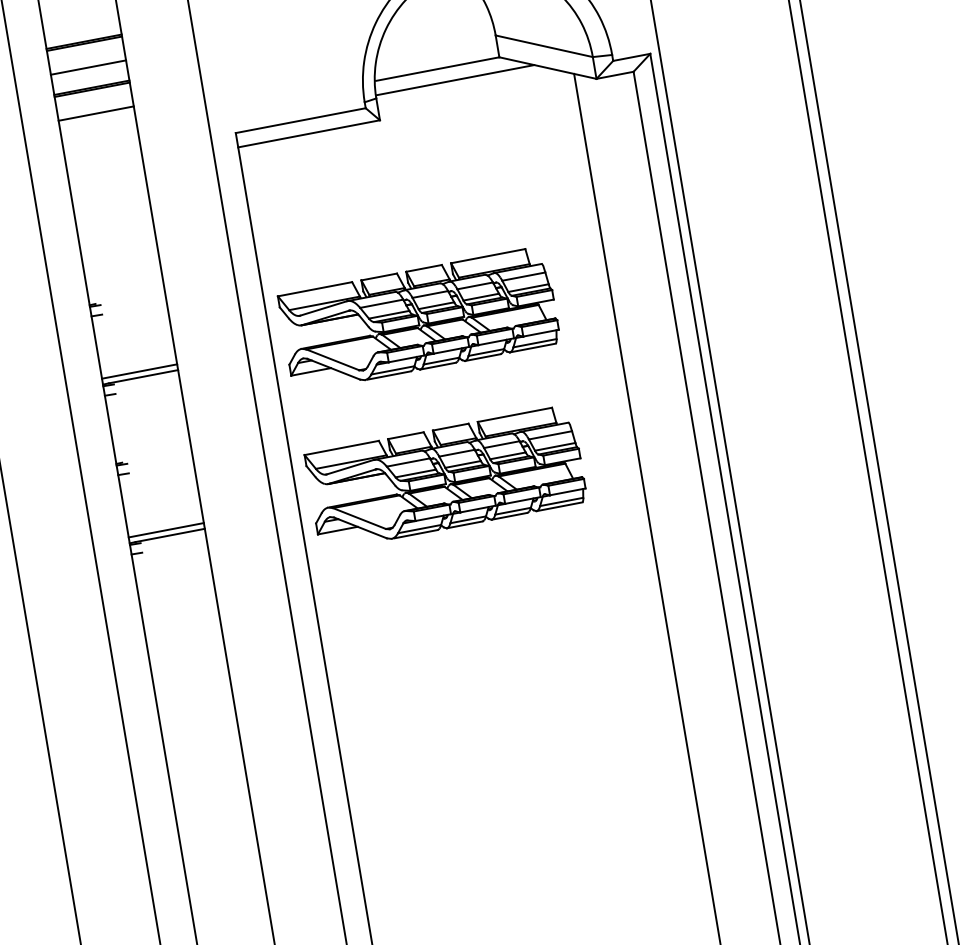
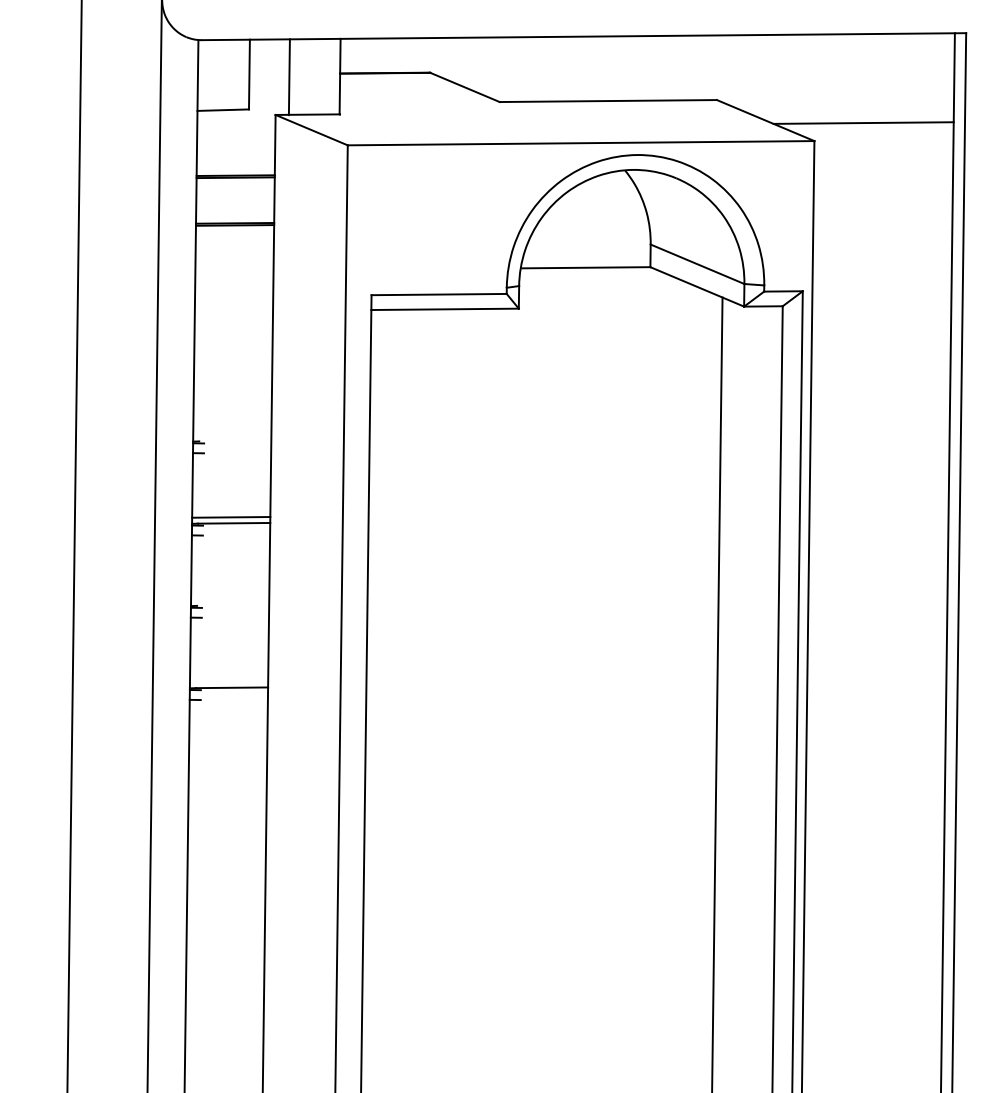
line: (88, 67) -> (235, 202), removed
line: (454, 79) -> (601, 281), removed
line: (95, 113) -> (234, 249), removed
part: (418, 318) -> (521, 515), removed
part: (445, 478) -> (519, 680), removed
line: (166, 529) -> (229, 681), removed

